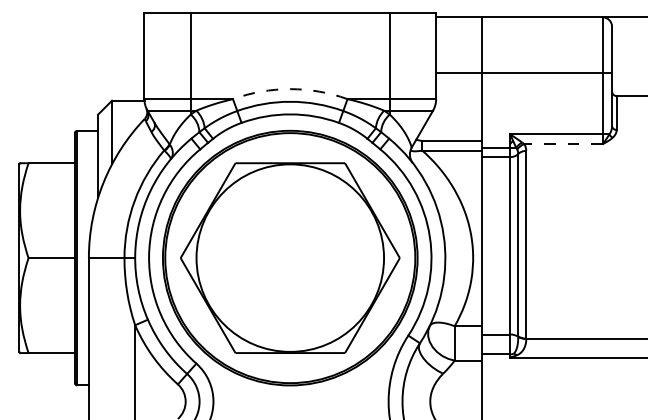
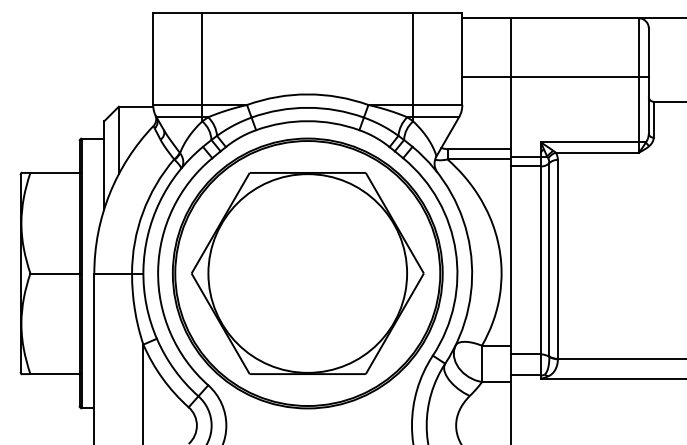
arc: (290, 89) -> (307, 94), dashed -> solid
line: (563, 144) -> (597, 153), dashed -> solid

